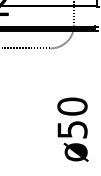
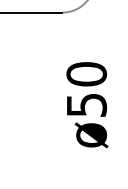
text: (72, 129) -> (86, 104), moved

